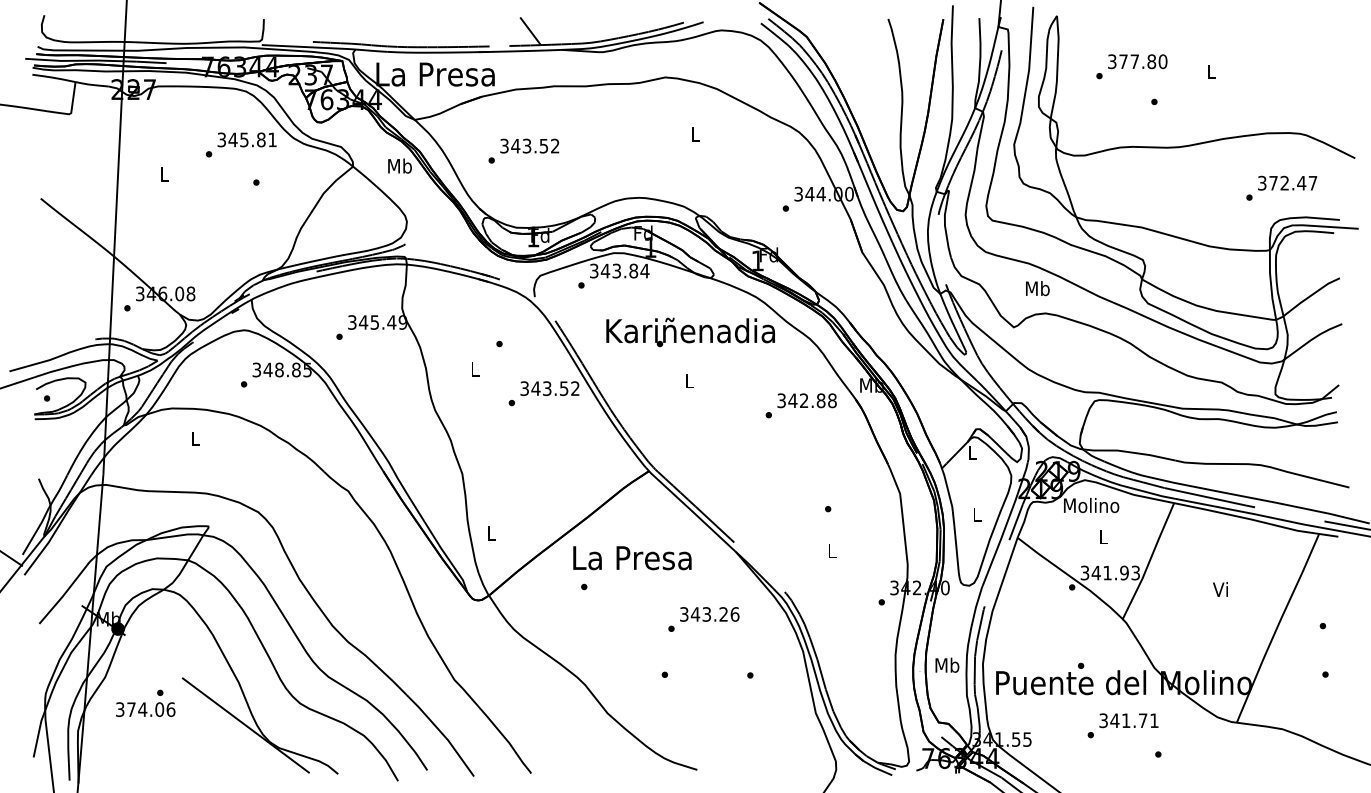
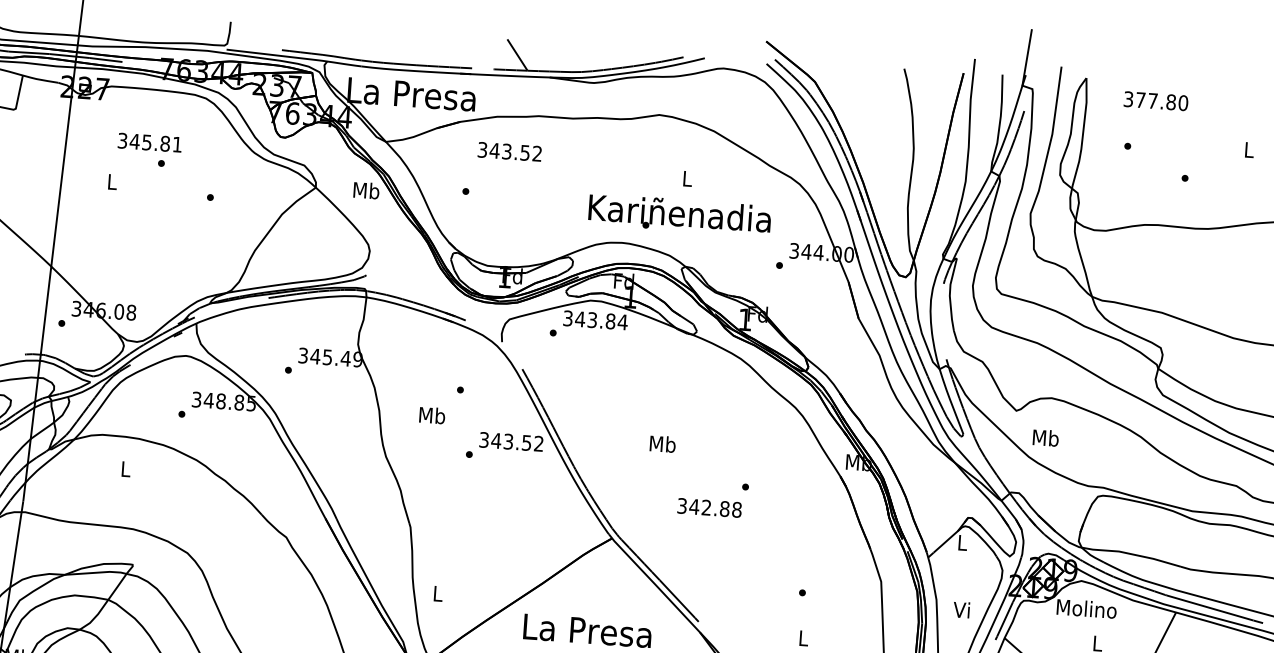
text: (1137, 61) -> (1155, 100), moved
text: (246, 139) -> (149, 142), moved
text: (529, 145) -> (509, 151), moved
text: (1037, 288) -> (1045, 437), moved
text: (690, 332) -> (679, 215), moved
text: (475, 368) -> (432, 414), L -> Mb
text: (689, 380) -> (662, 443), L -> Mb
text: (806, 400) -> (709, 507), moved
text: (975, 514) -> (960, 609), L -> Vi

